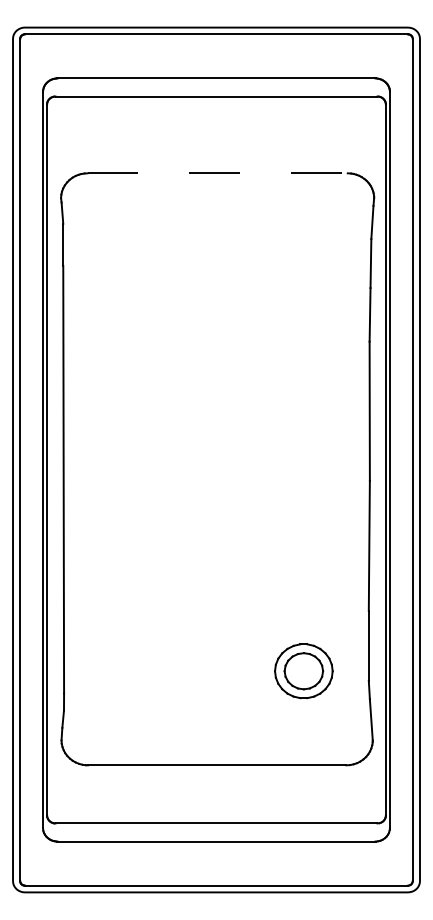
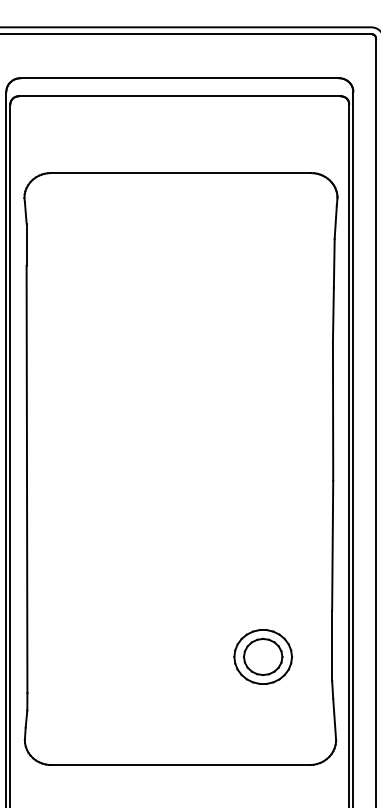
line: (218, 173) -> (181, 173), dashed -> solid
part: (303, 671) -> (262, 657), moved

